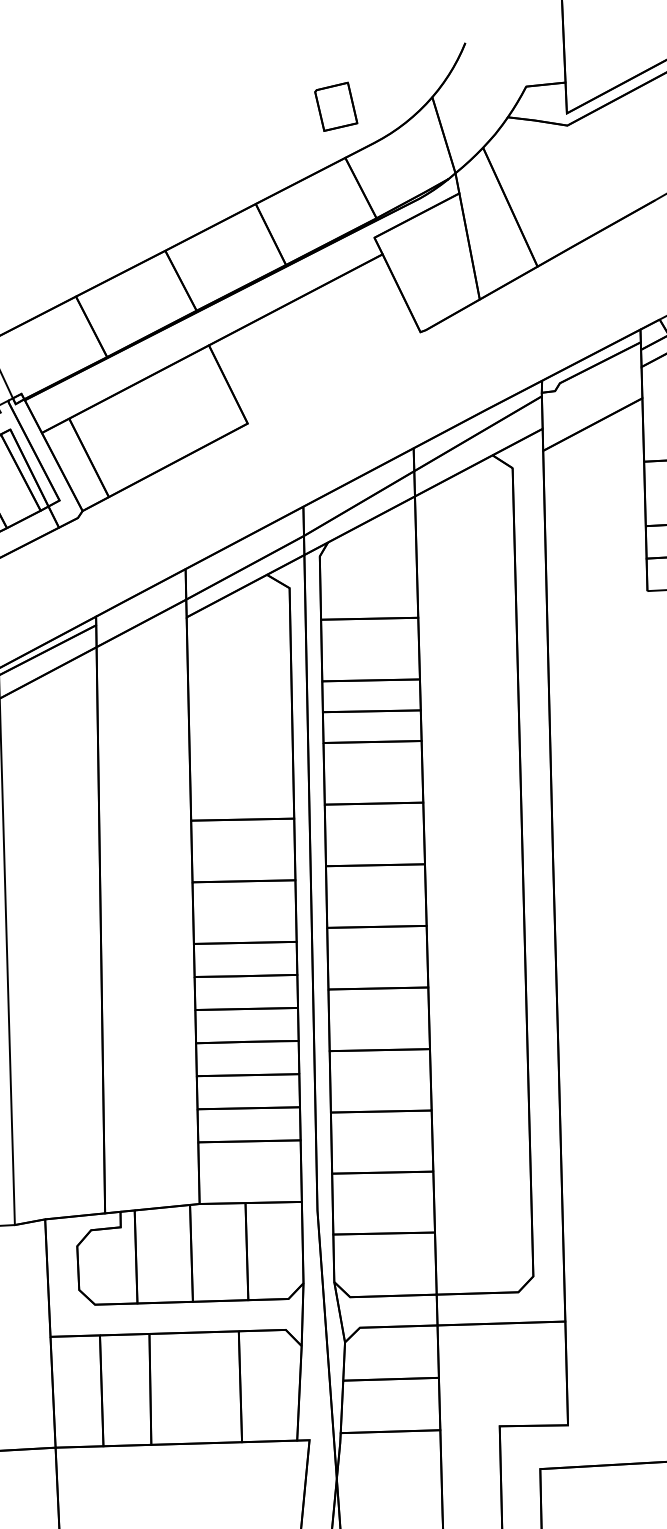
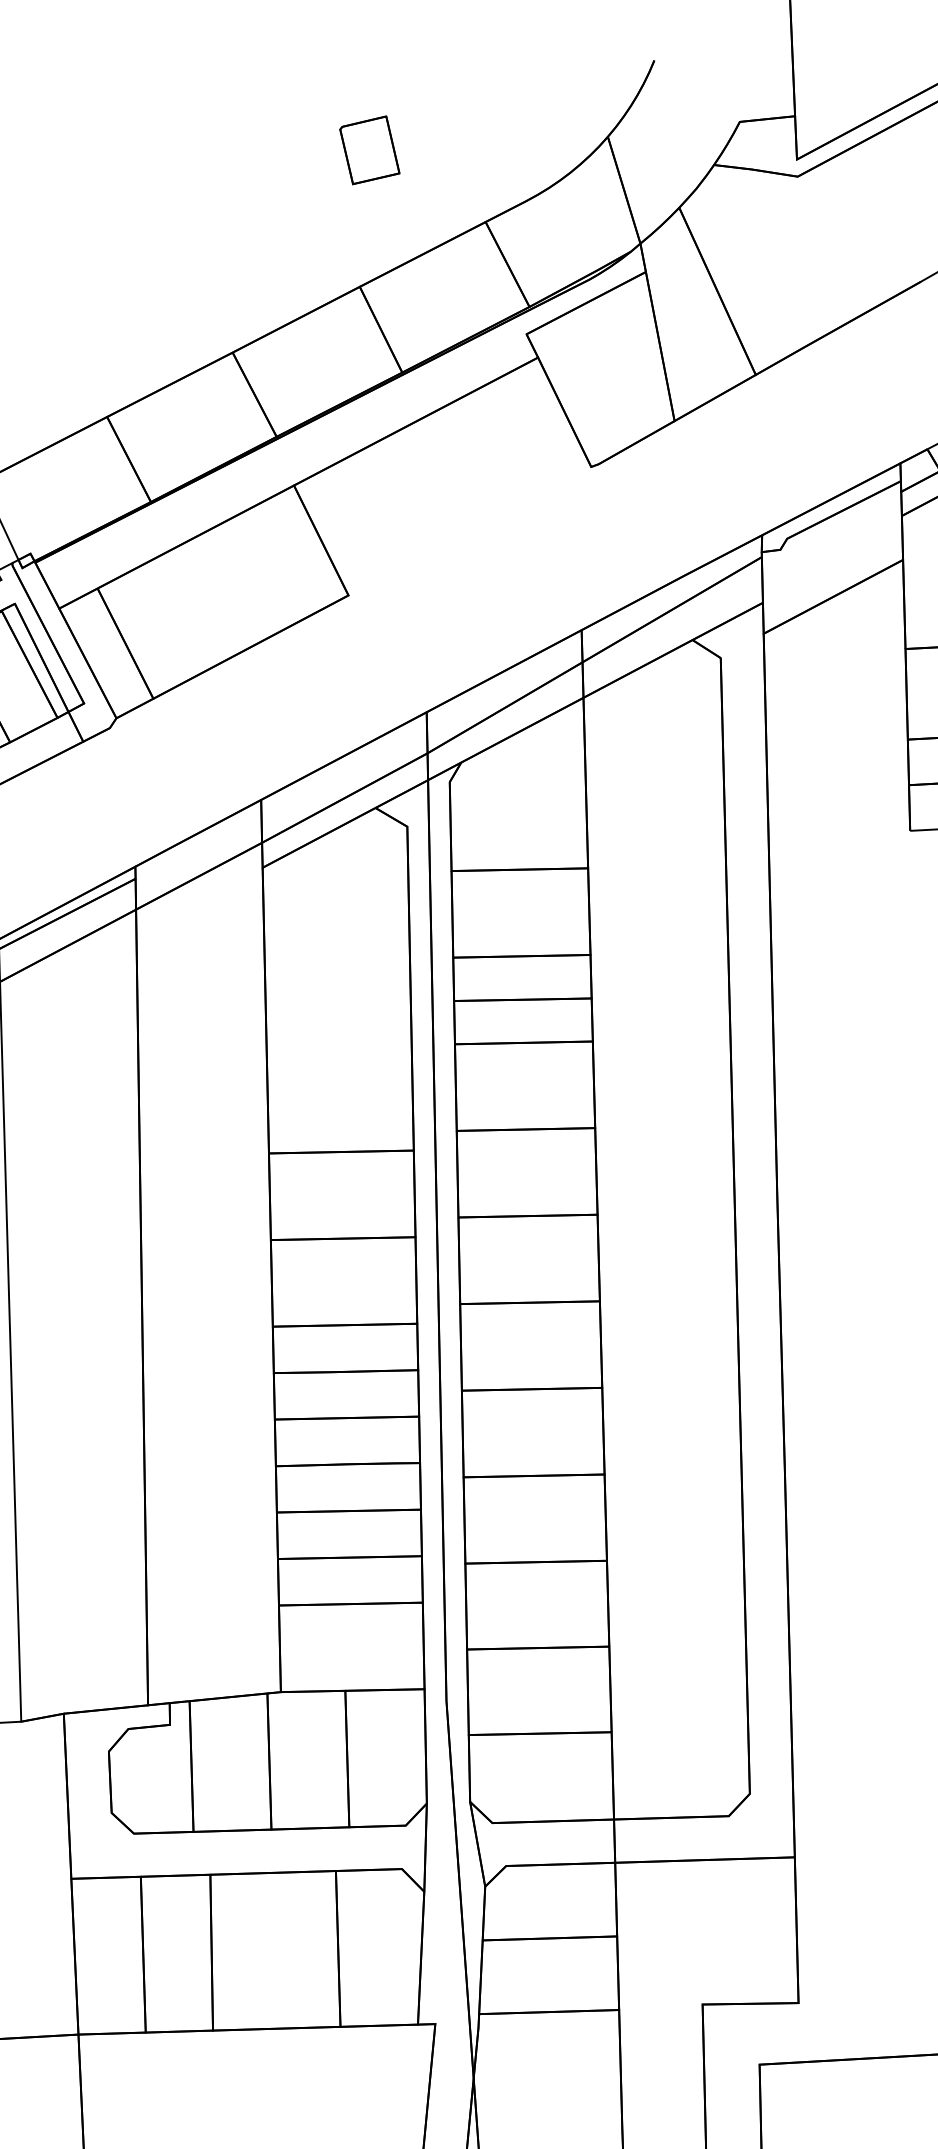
part: (335, 106) -> (369, 150), moved

